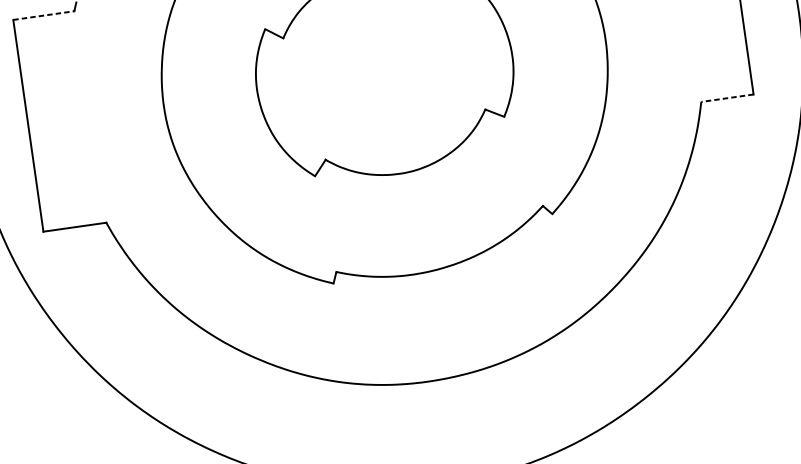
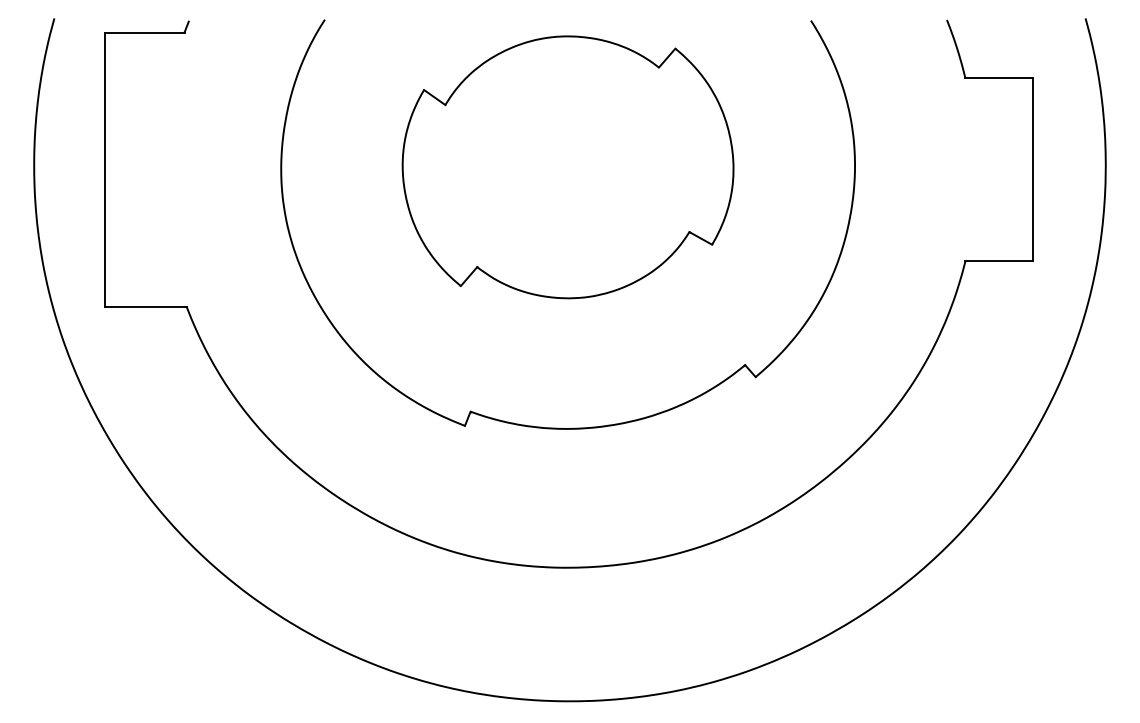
line: (43, 15) -> (144, 32), dashed -> solid
line: (727, 98) -> (999, 261), dashed -> solid

